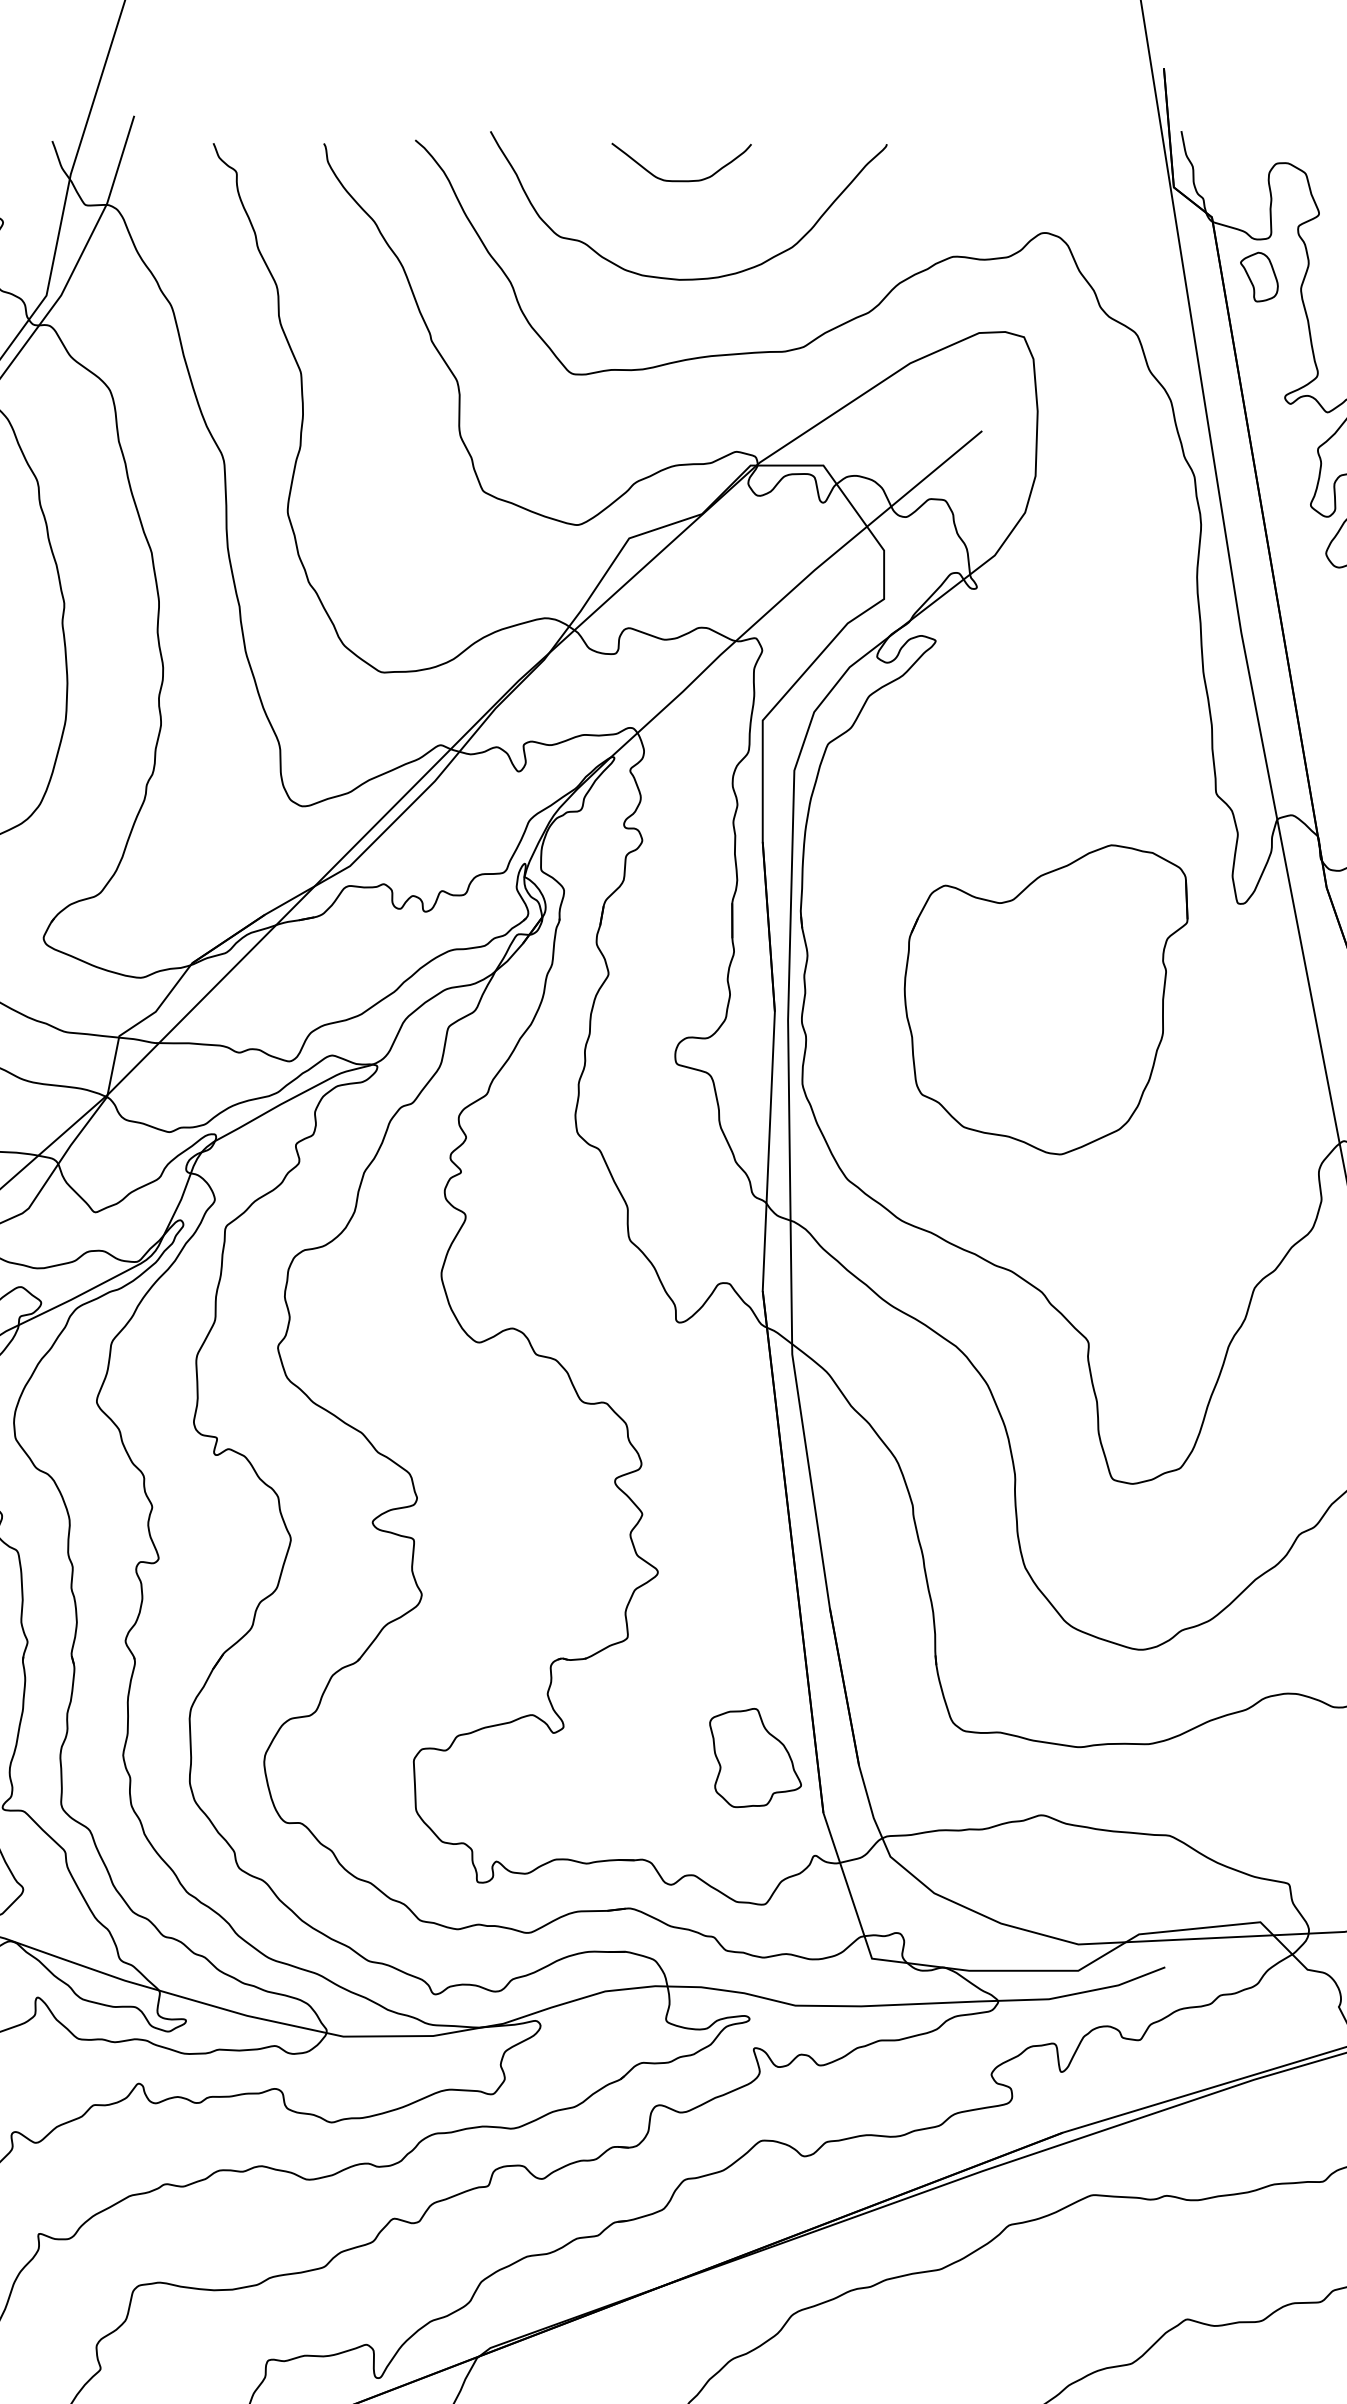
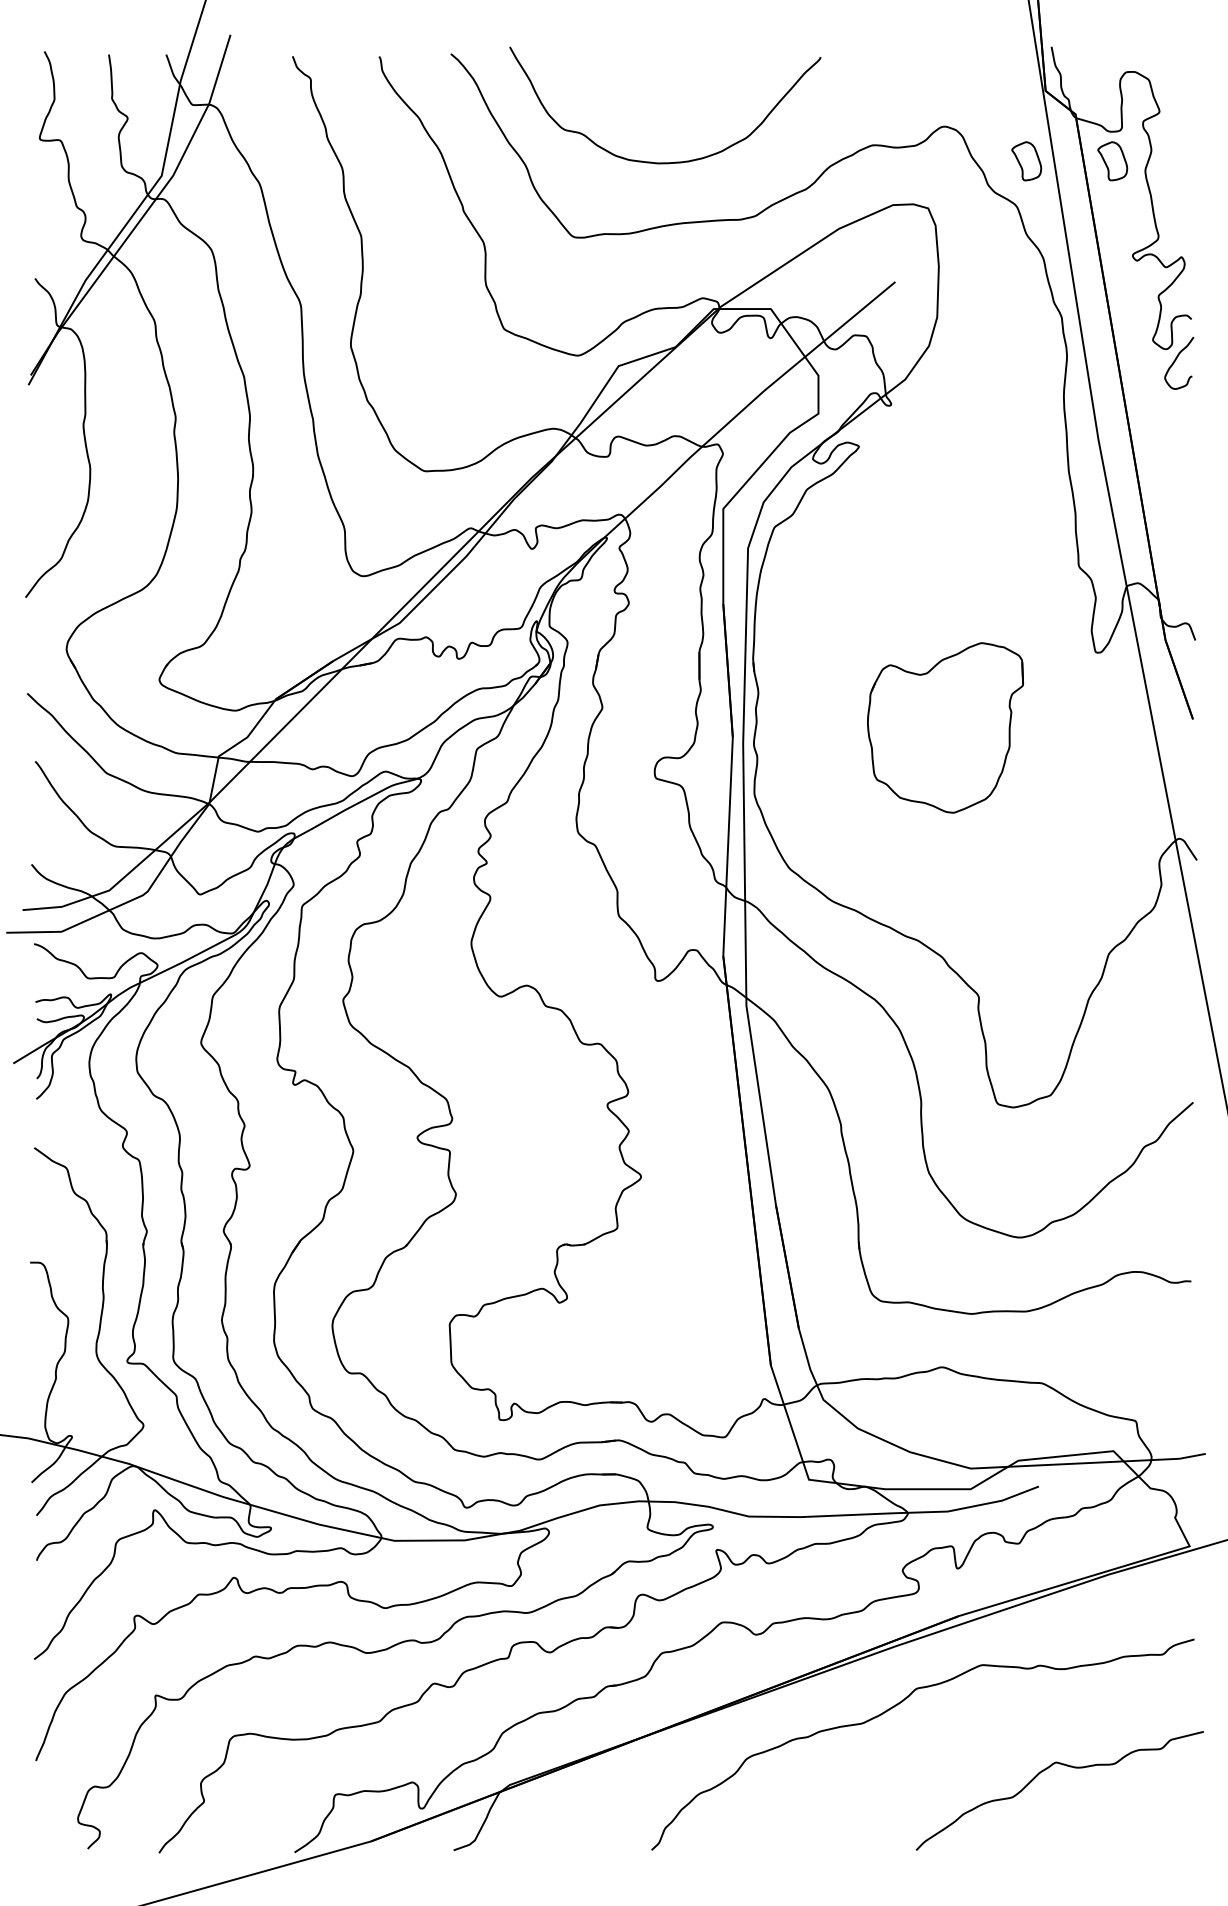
curve: (681, 180) -> (659, 85), removed
part: (1149, 277) -> (1026, 161), added
part: (1046, 999) -> (945, 727), size x0.7
part: (755, 1758) -> (717, 1322), removed

